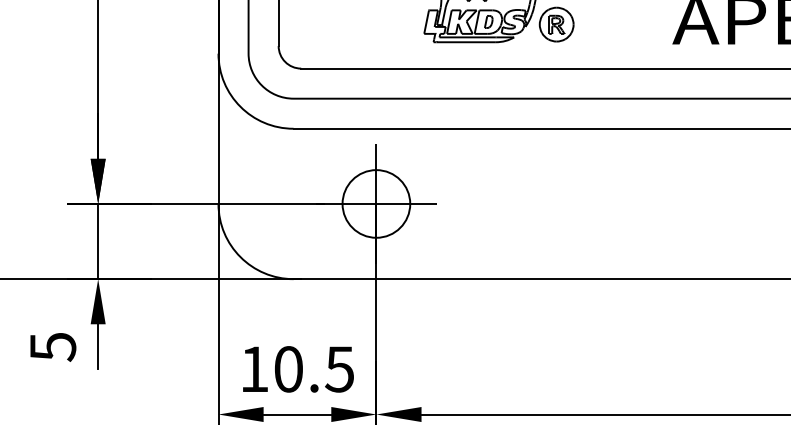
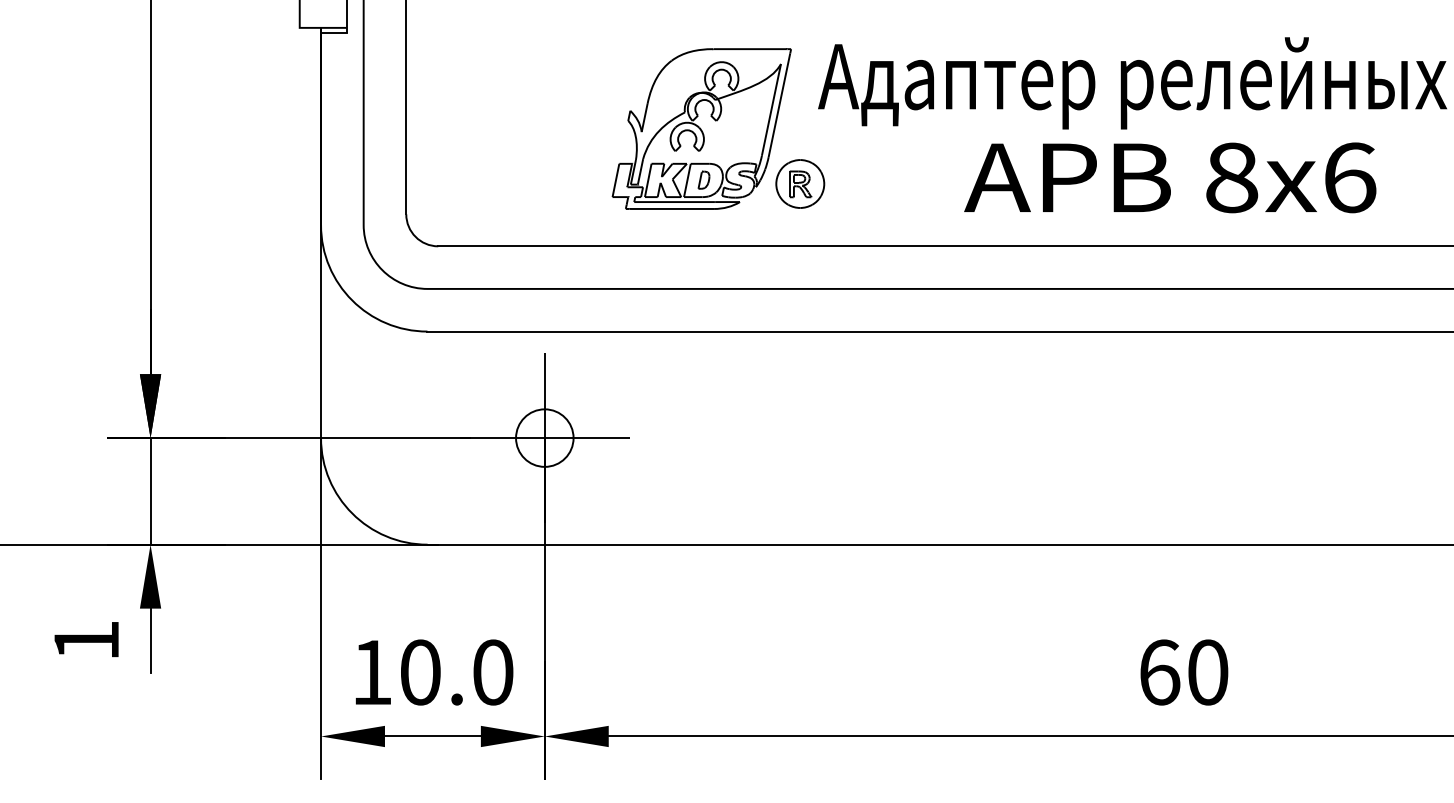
circle: (376, 204) -> (544, 438), size x0.6
text: (52, 347) -> (86, 641), 5 -> 1
text: (339, 369) -> (492, 672), 10.5 -> 10.0

